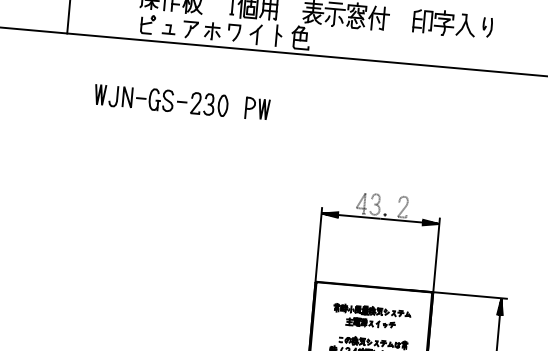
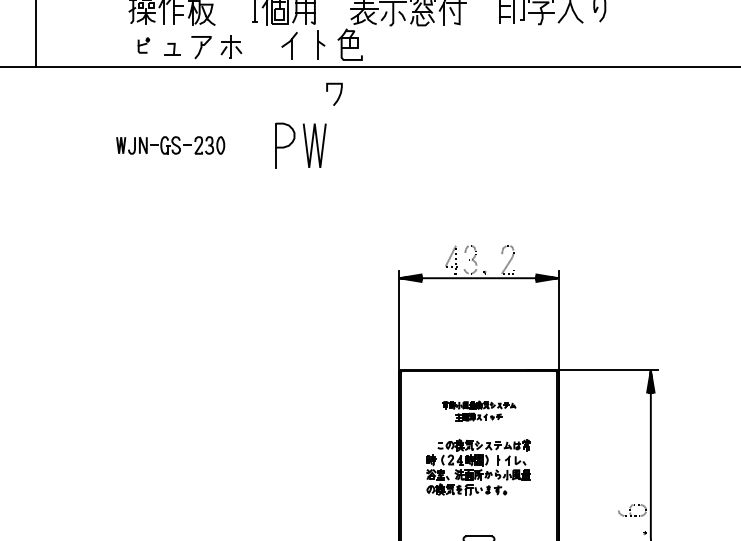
part: (147, 24) -> (143, 45), size x0.6
curve: (237, 32) -> (339, 93), moved
part: (161, 100) -> (170, 145), size x0.6
part: (257, 108) -> (300, 144), size x1.6
part: (372, 316) -> (479, 410), size x0.7

